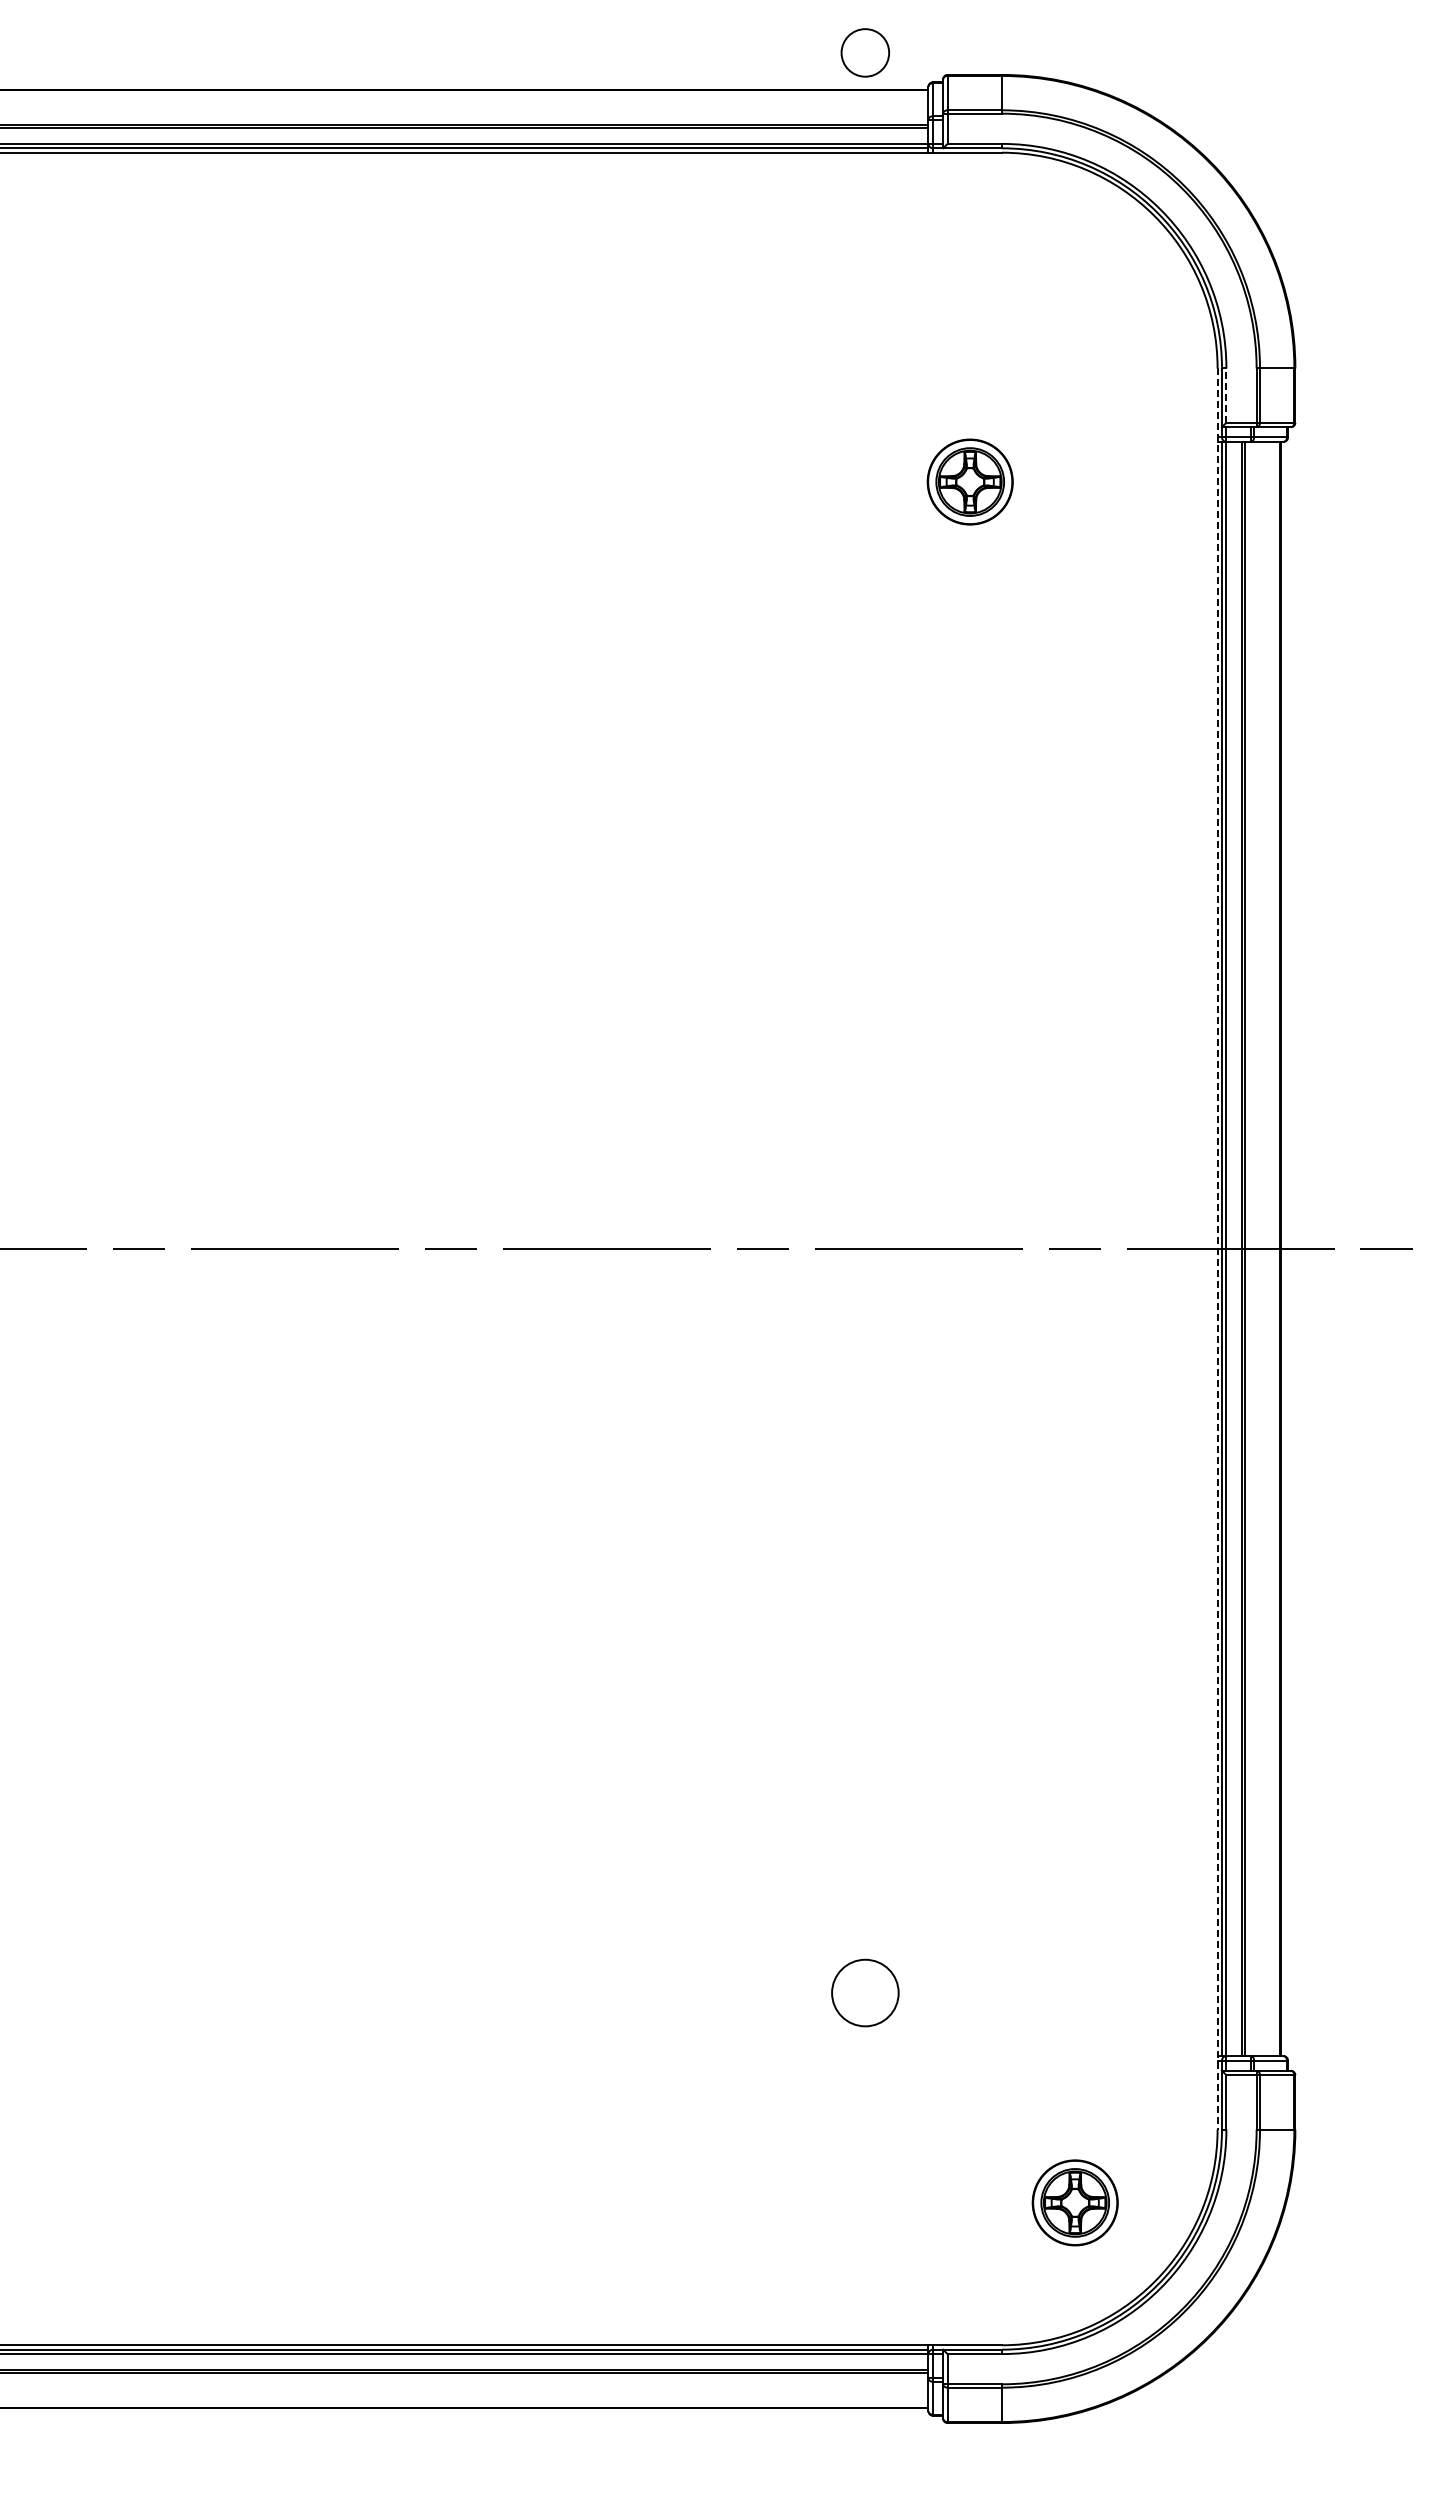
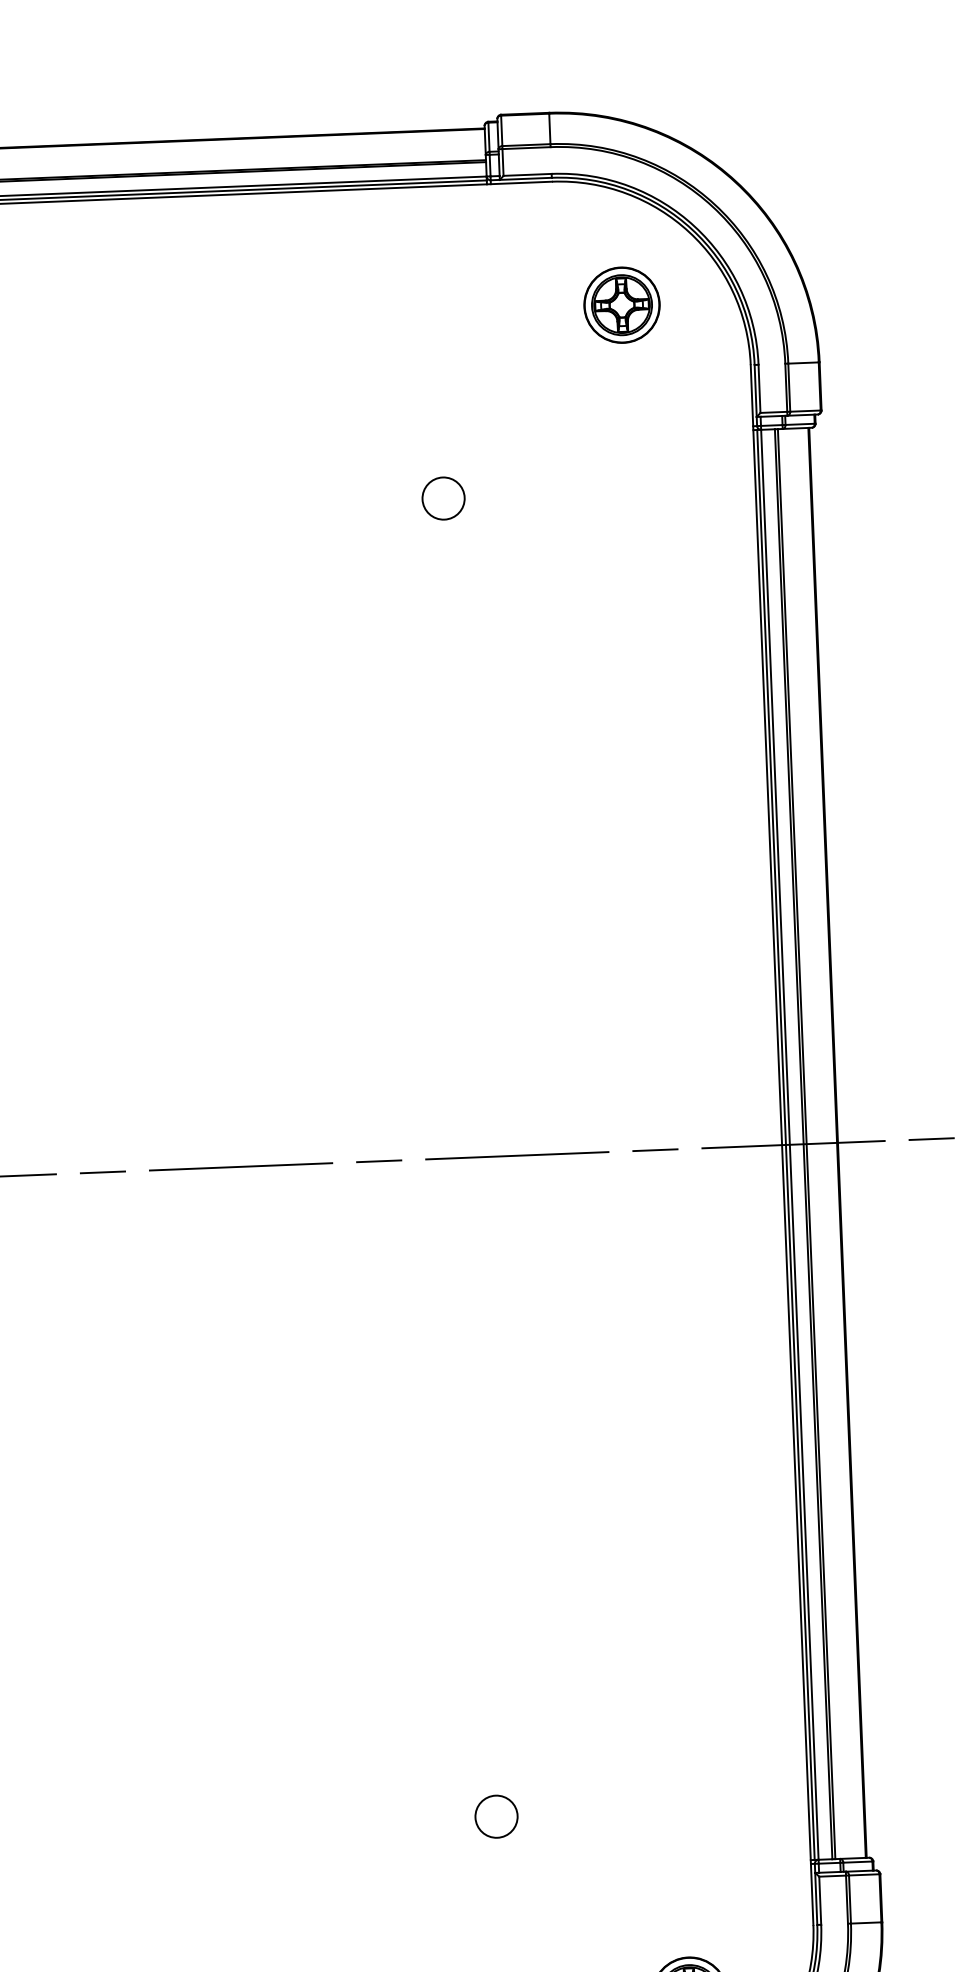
circle: (864, 52) -> (442, 498), moved
line: (1226, 395) -> (759, 388), dashed -> solid
part: (969, 481) -> (621, 304), moved
line: (1217, 1249) -> (782, 1145), dashed -> solid
circle: (865, 1992) -> (496, 1816), size x0.71

